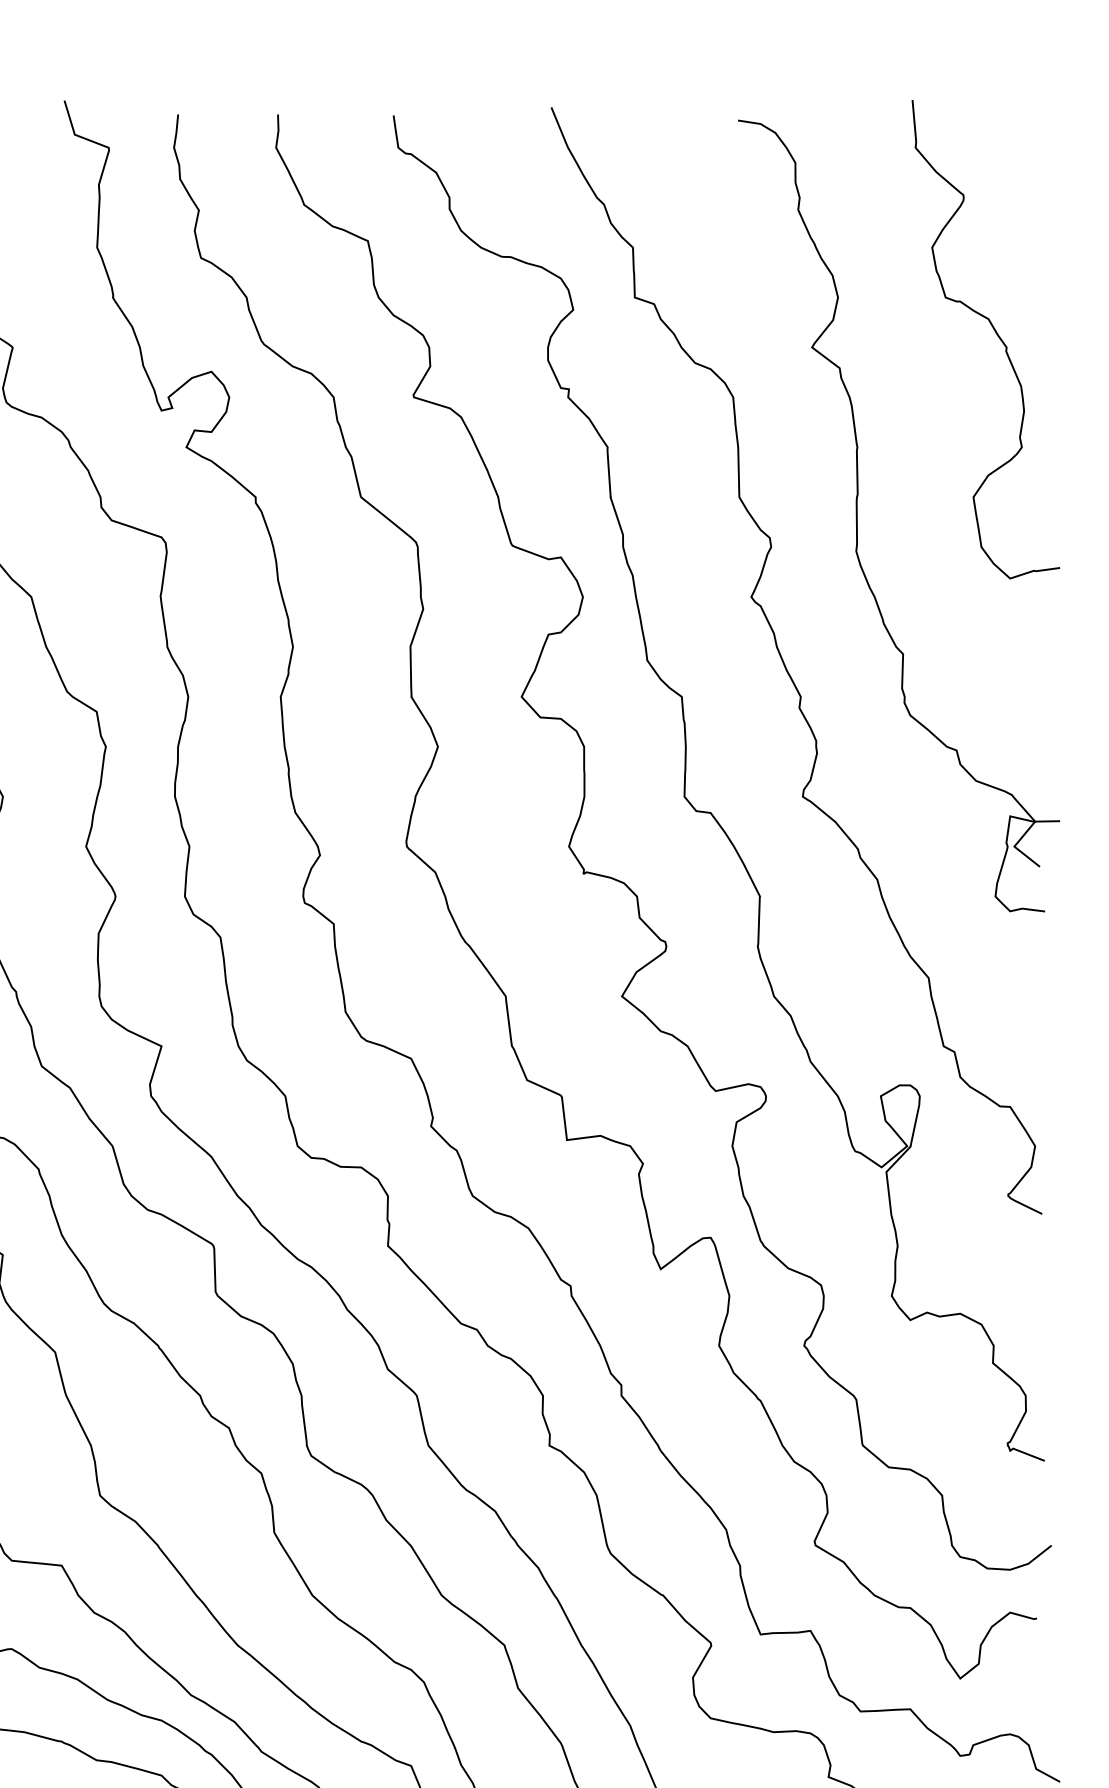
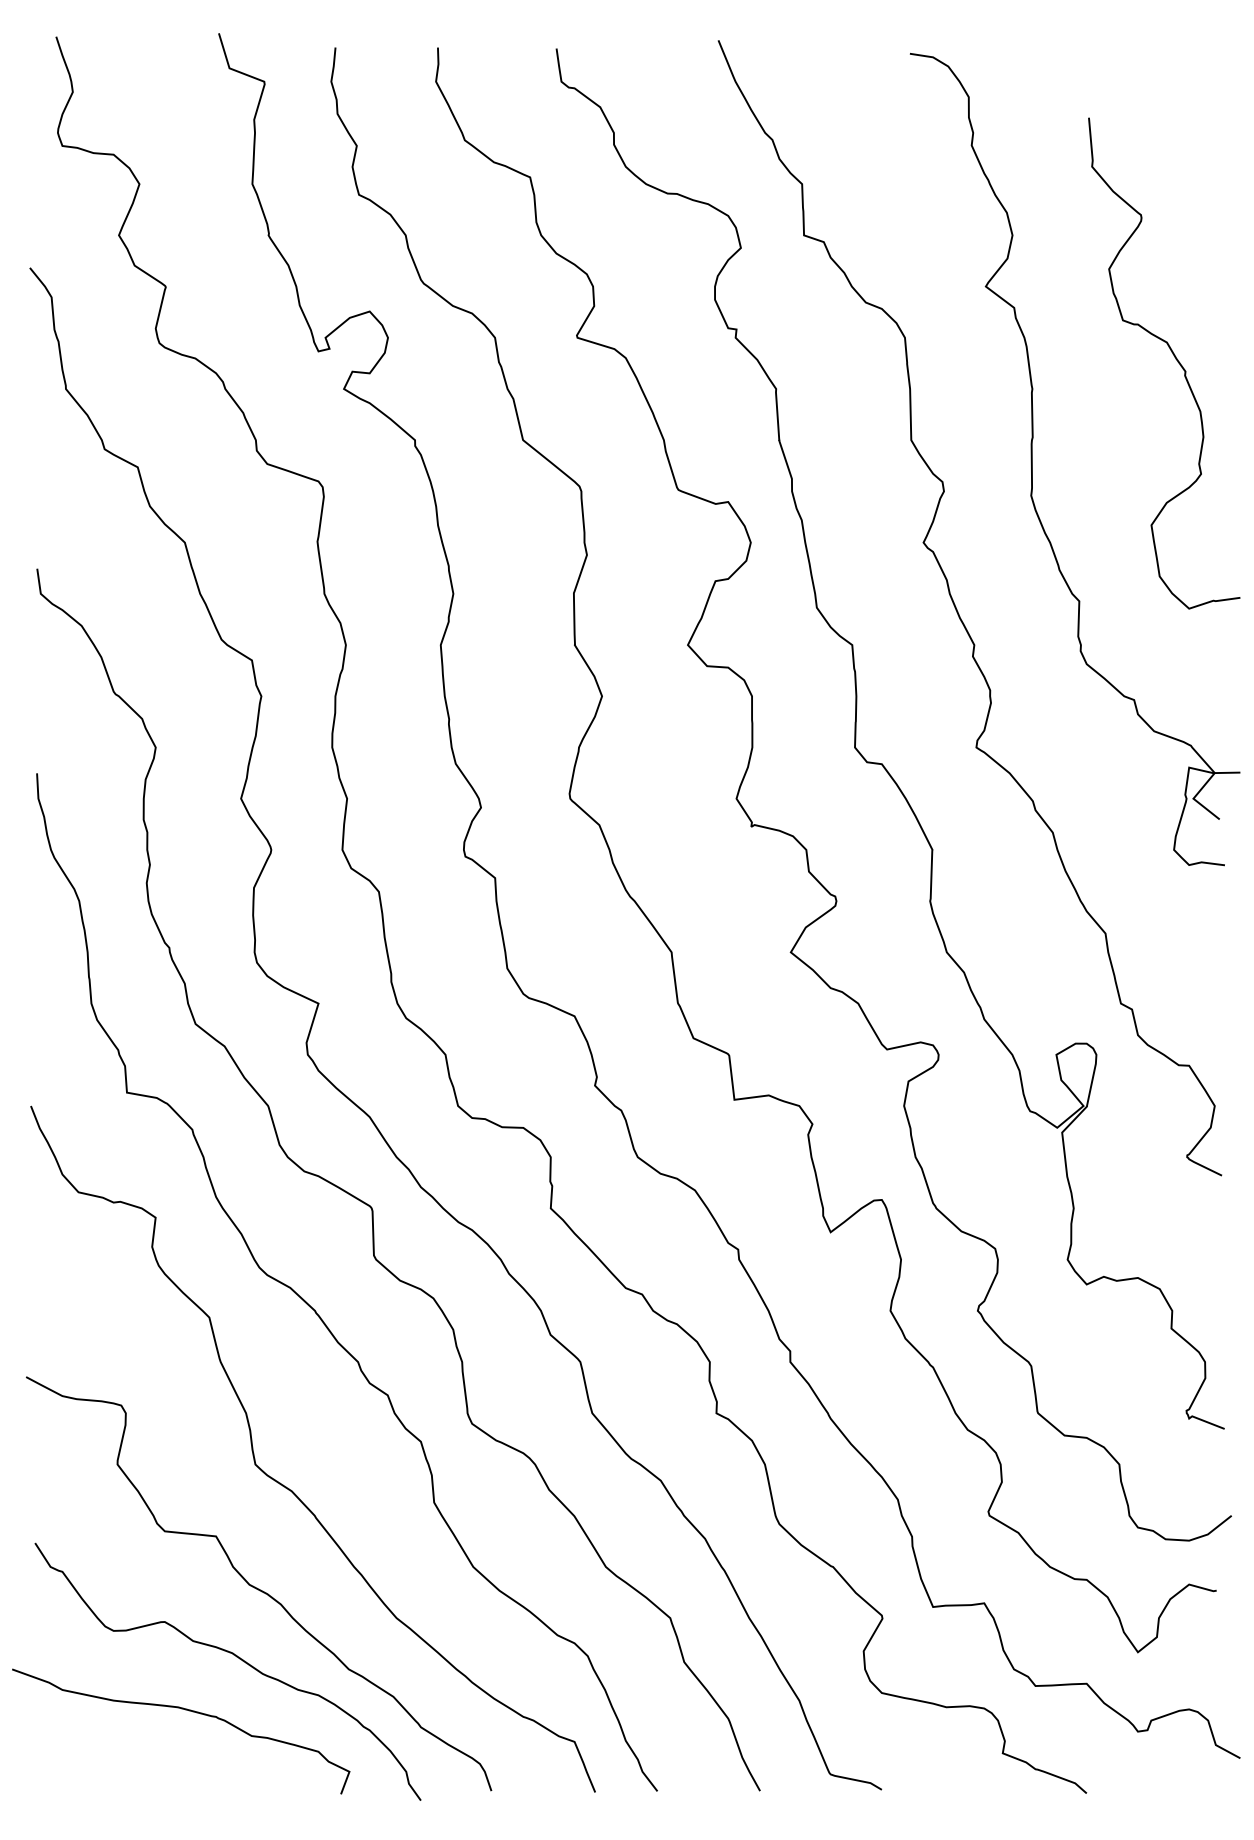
curve: (995, 333) -> (1174, 357), moved

